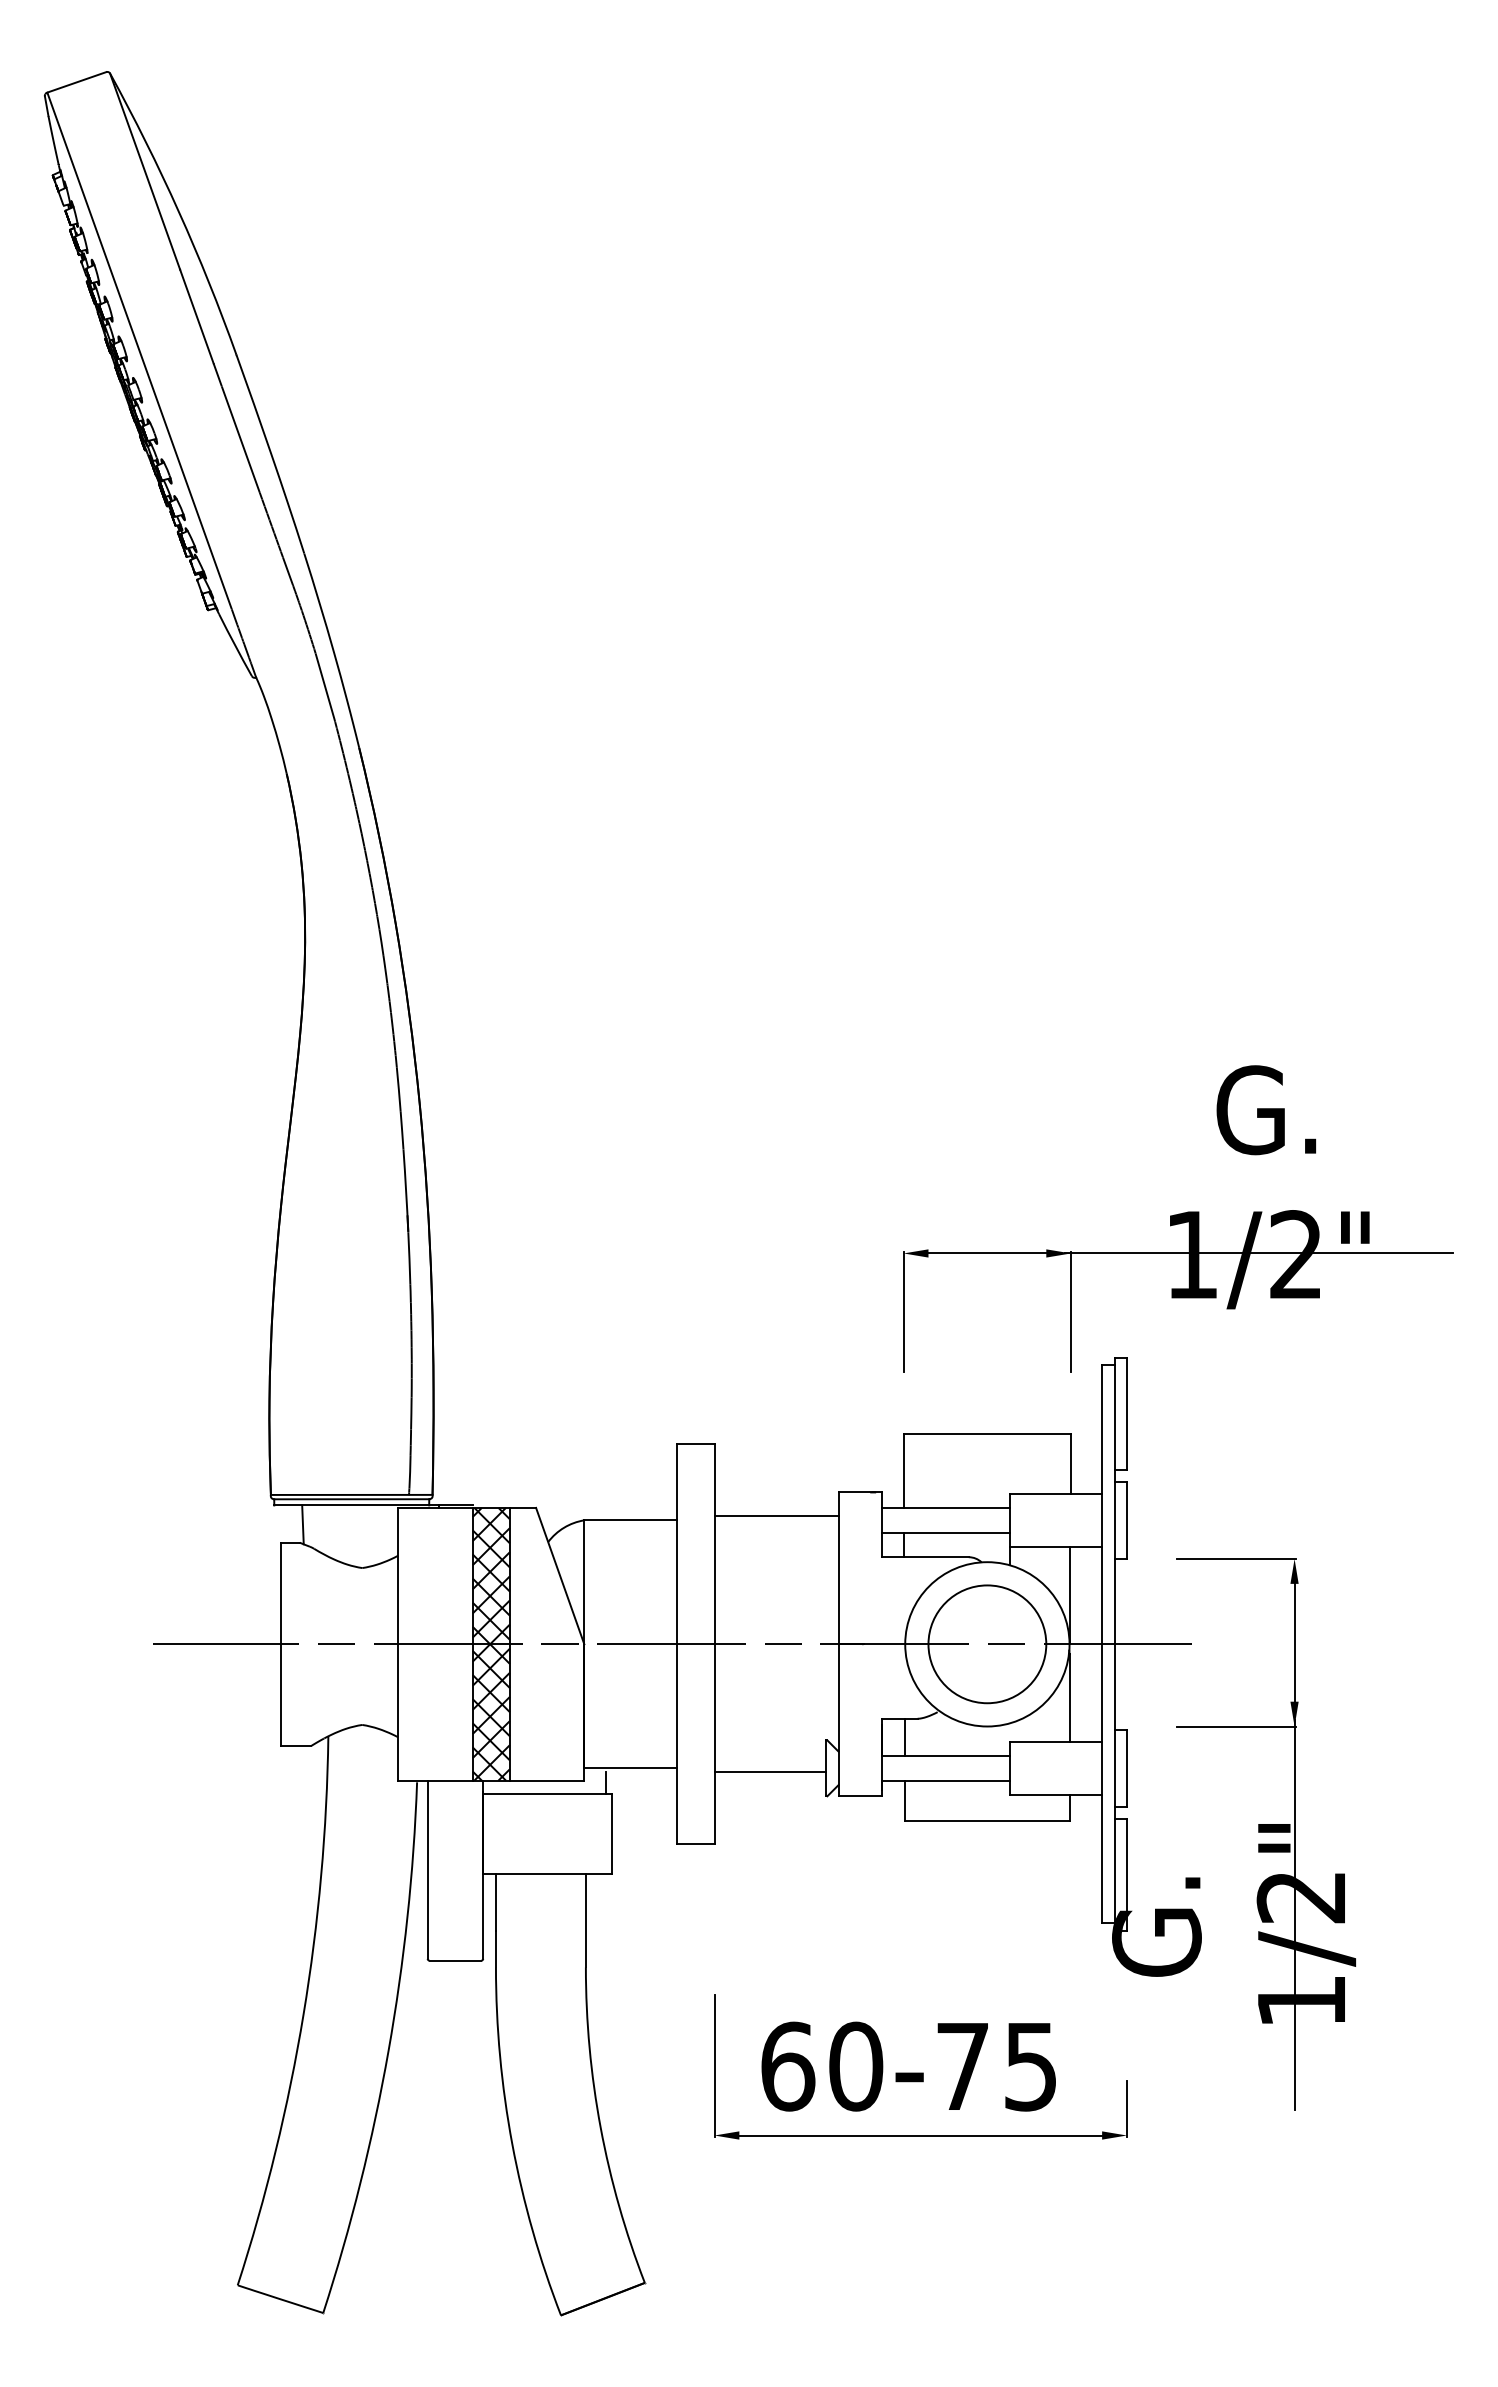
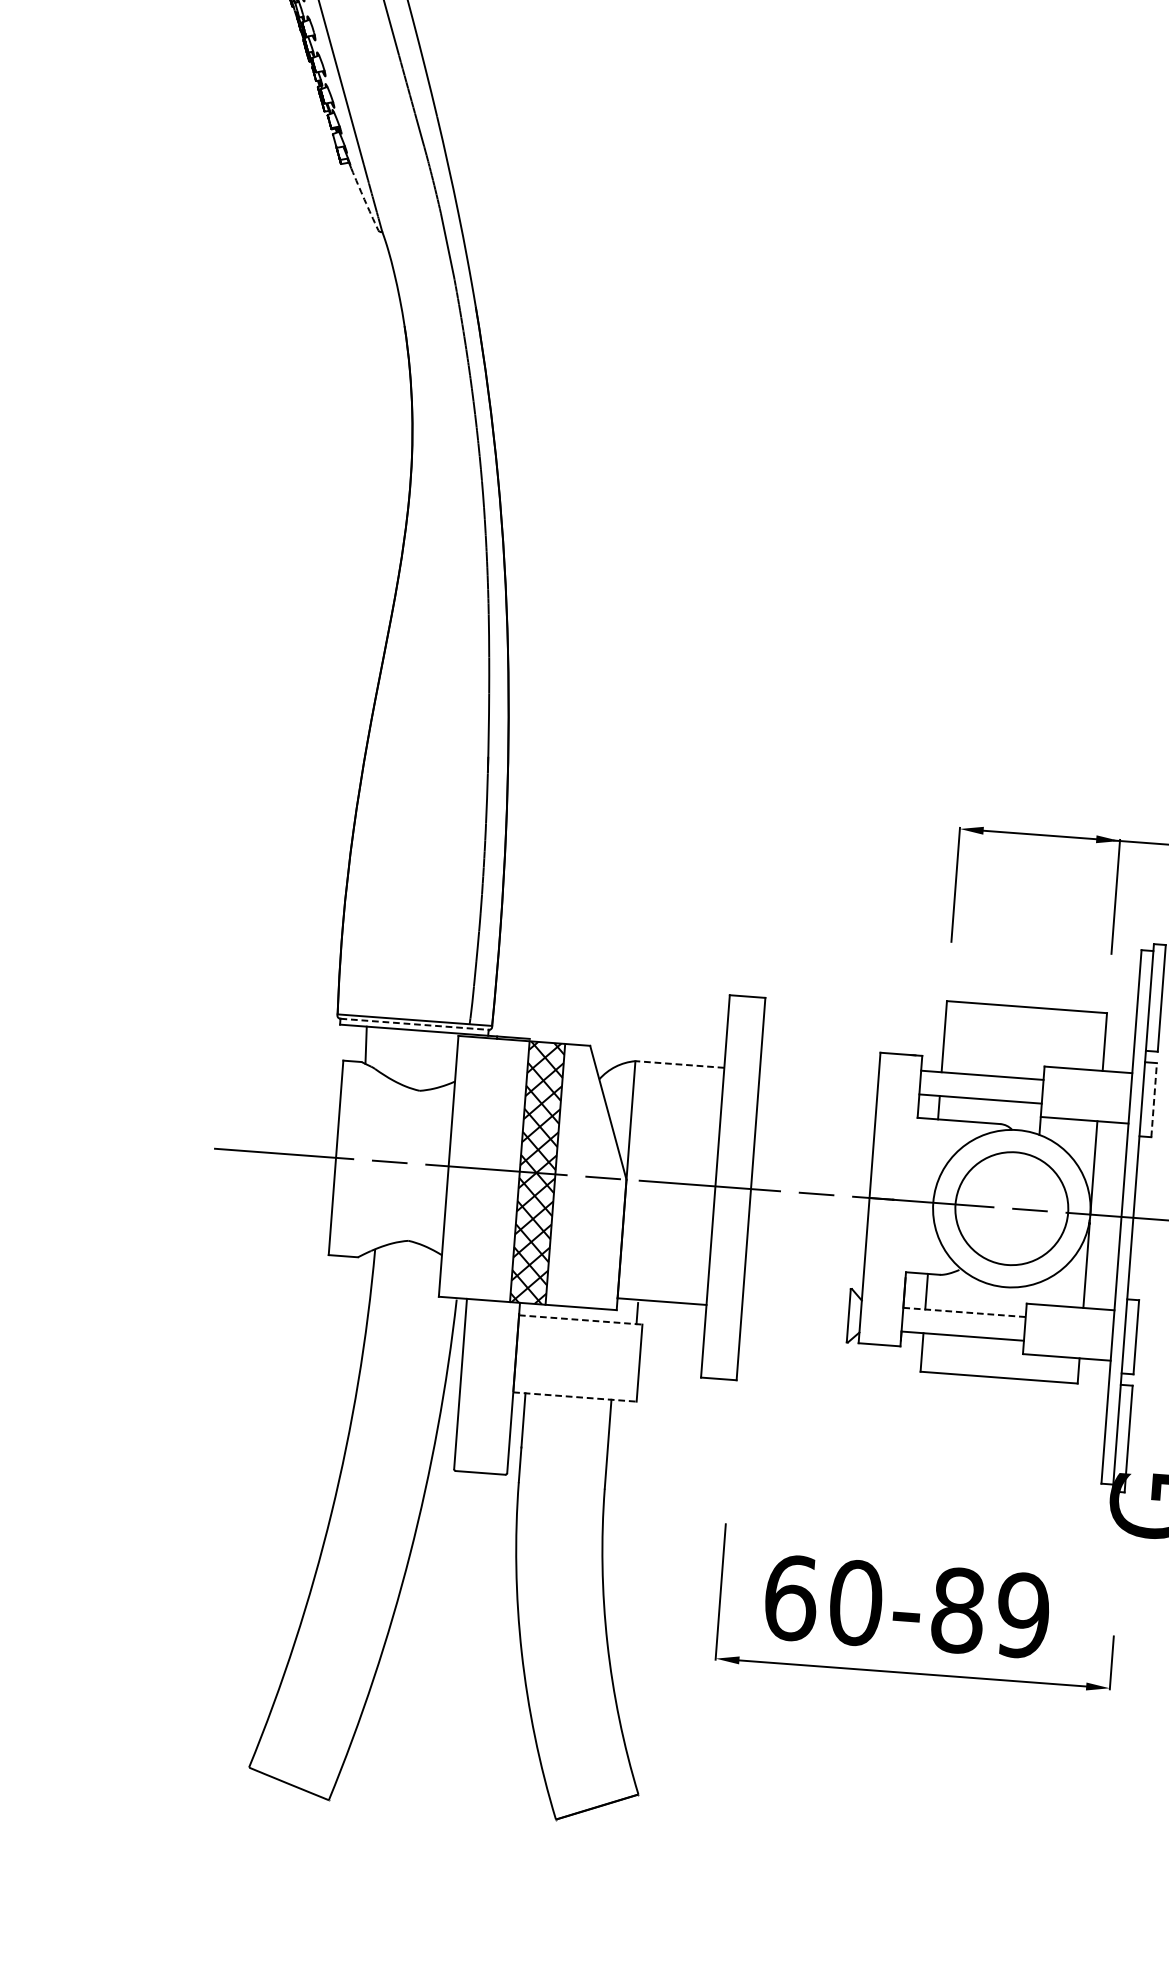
arc: (235, 645) -> (364, 199), solid -> dashed
line: (351, 1499) -> (414, 1024), solid -> dashed
line: (776, 1516) -> (819, 1071), removed
line: (630, 1520) -> (679, 1064), solid -> dashed
line: (1126, 1520) -> (1153, 1100), solid -> dashed
line: (946, 1755) -> (964, 1312), solid -> dashed
line: (770, 1772) -> (795, 1315), removed
line: (547, 1793) -> (580, 1319), solid -> dashed
line: (547, 1874) -> (574, 1397), solid -> dashed
text: (996, 2066) -> (990, 1612), 60-75 -> 60-89

